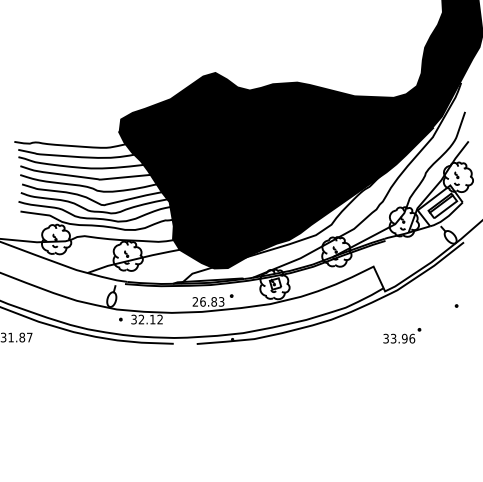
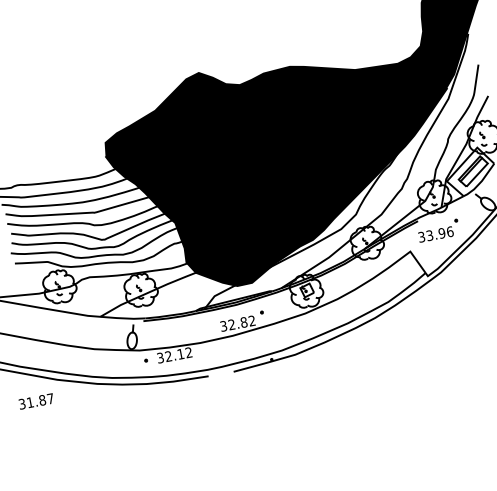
text: (208, 301) -> (237, 323), 26.83 -> 32.82
part: (402, 335) -> (438, 230), moved

